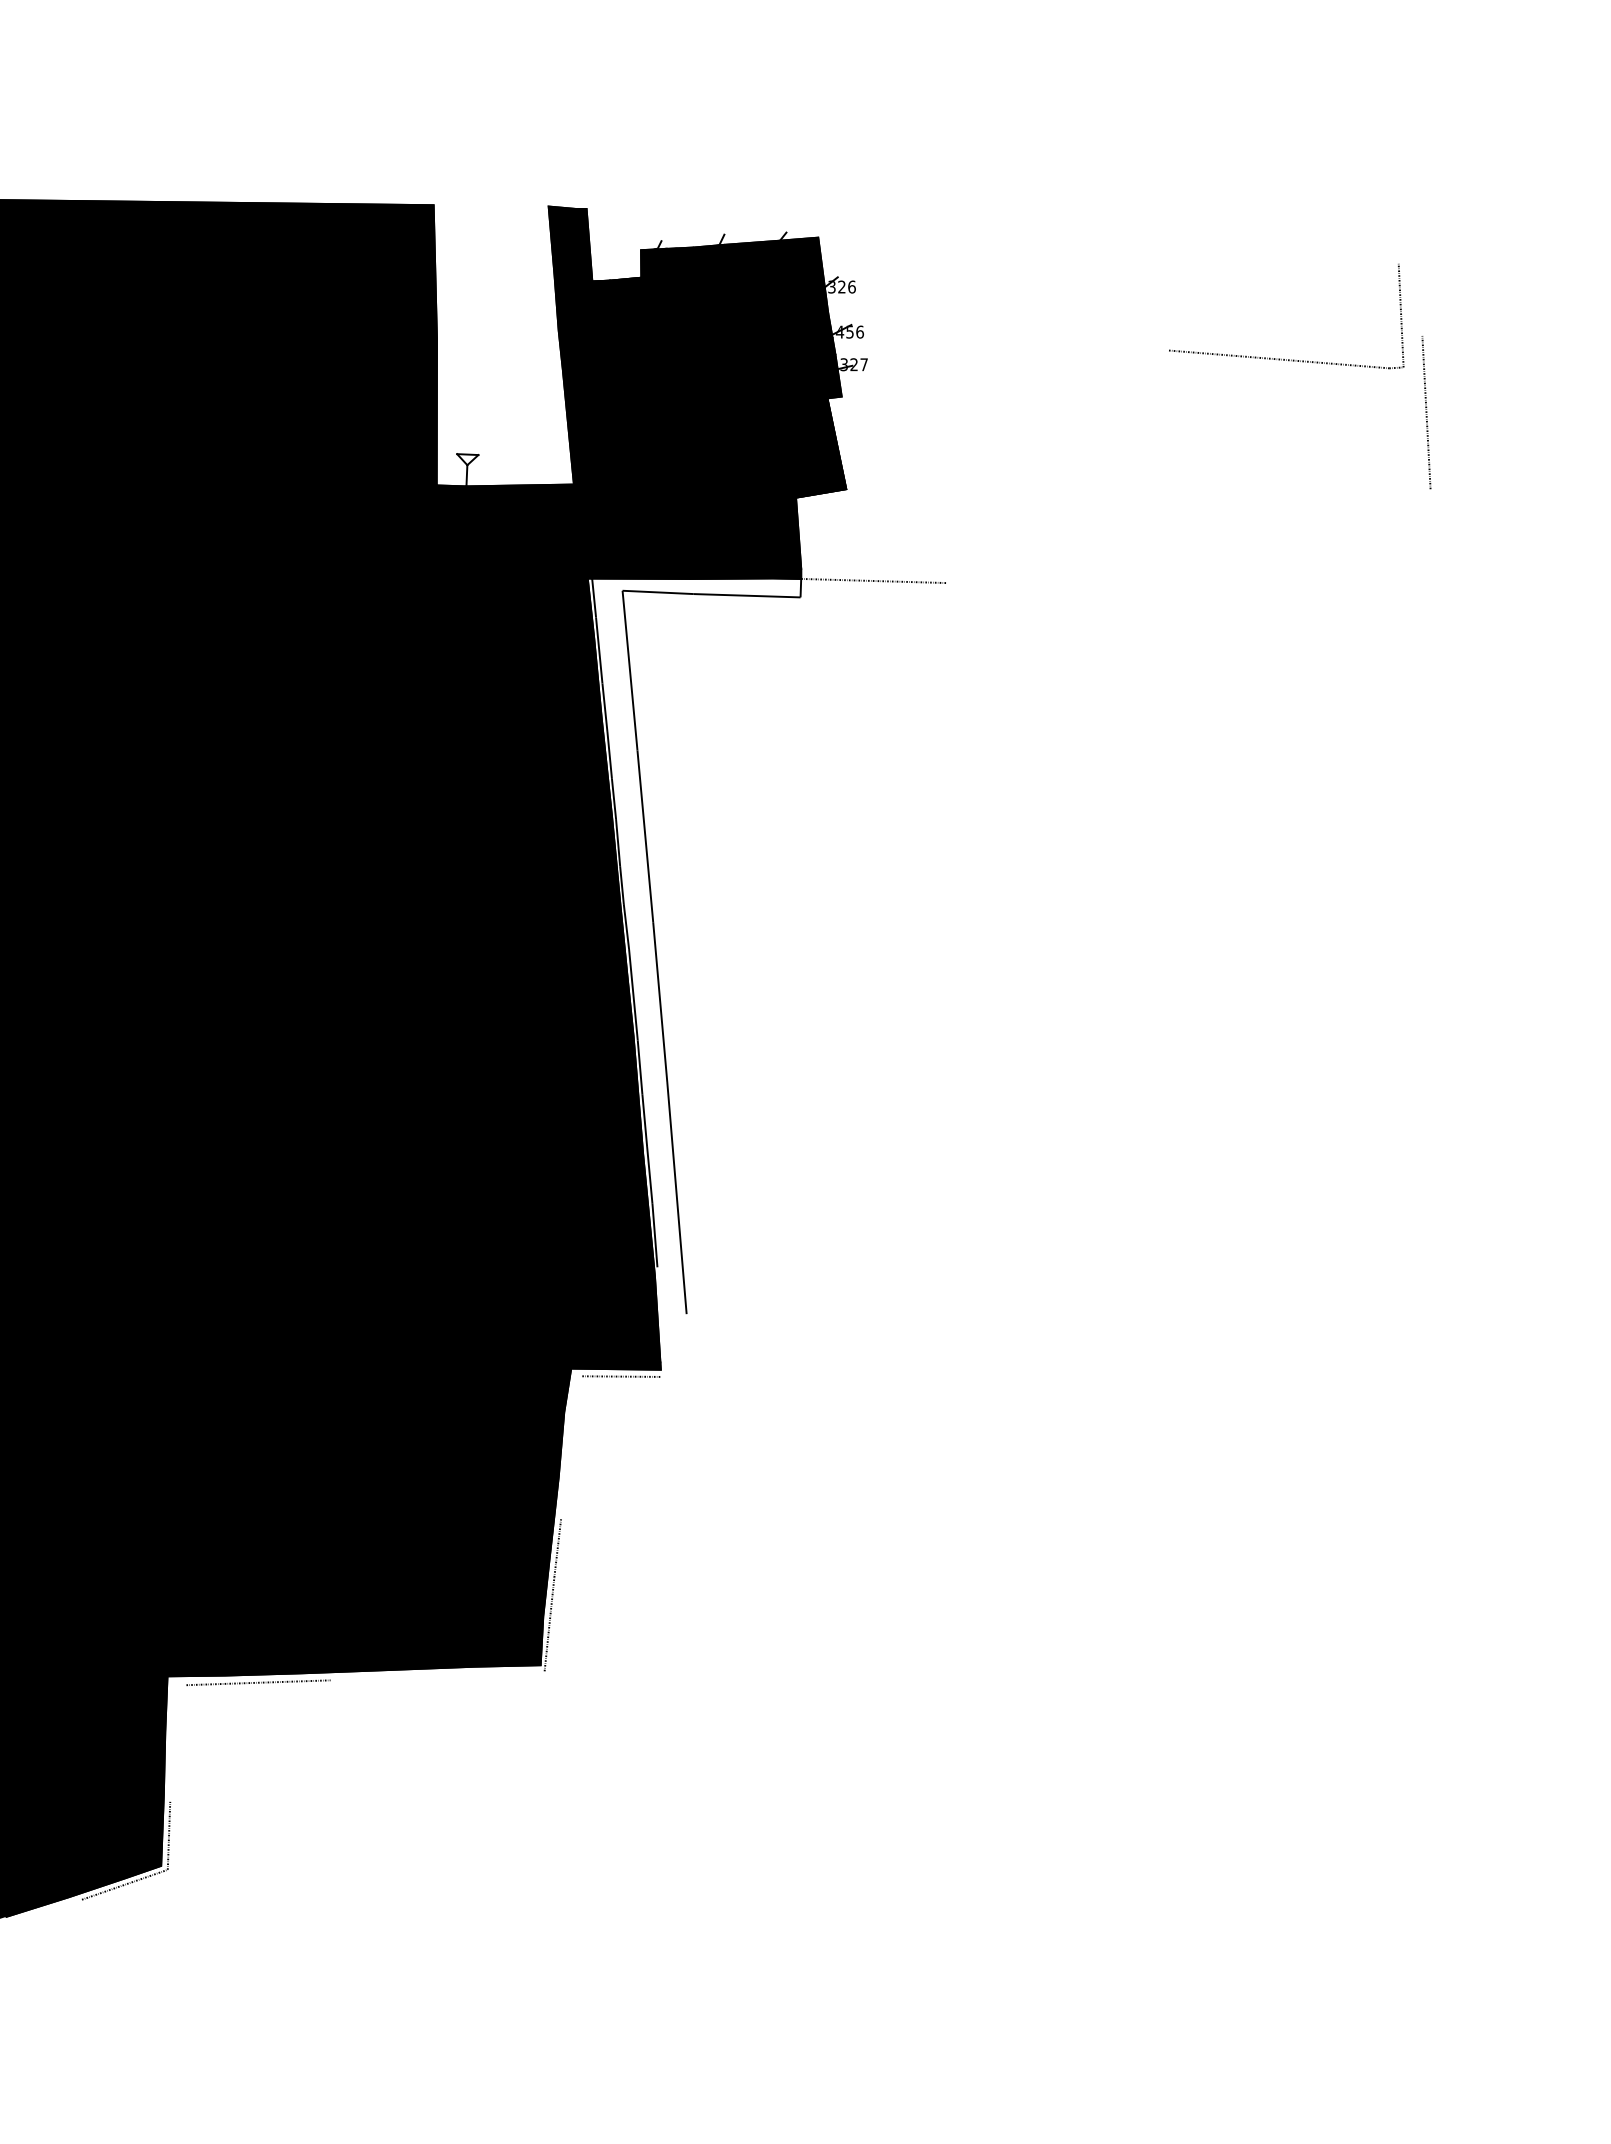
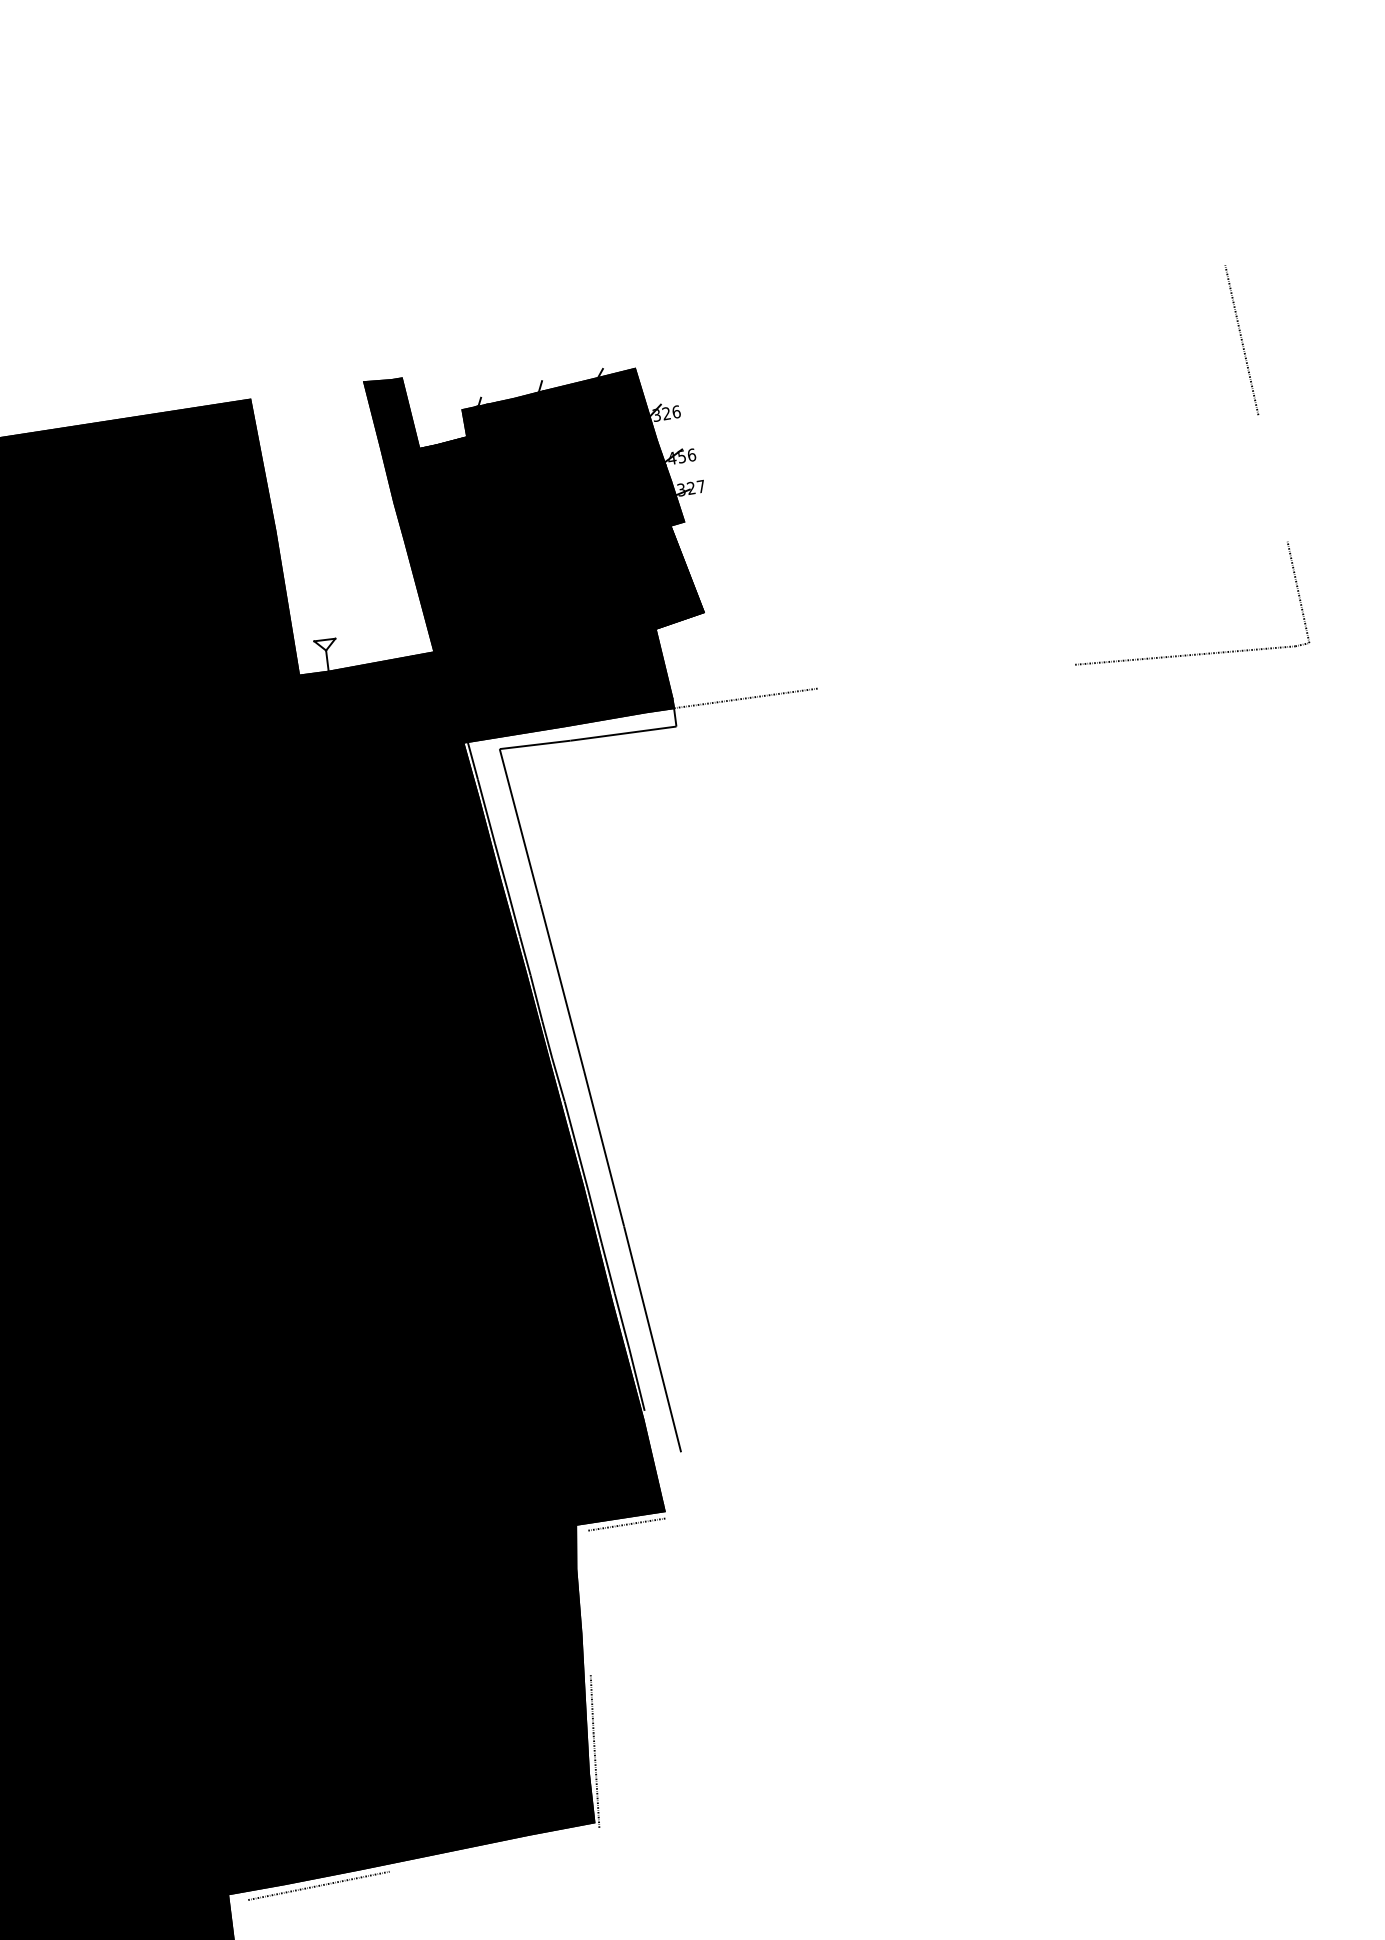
part: (1281, 358) -> (1187, 654), moved
line: (1426, 412) -> (1241, 340), moved

